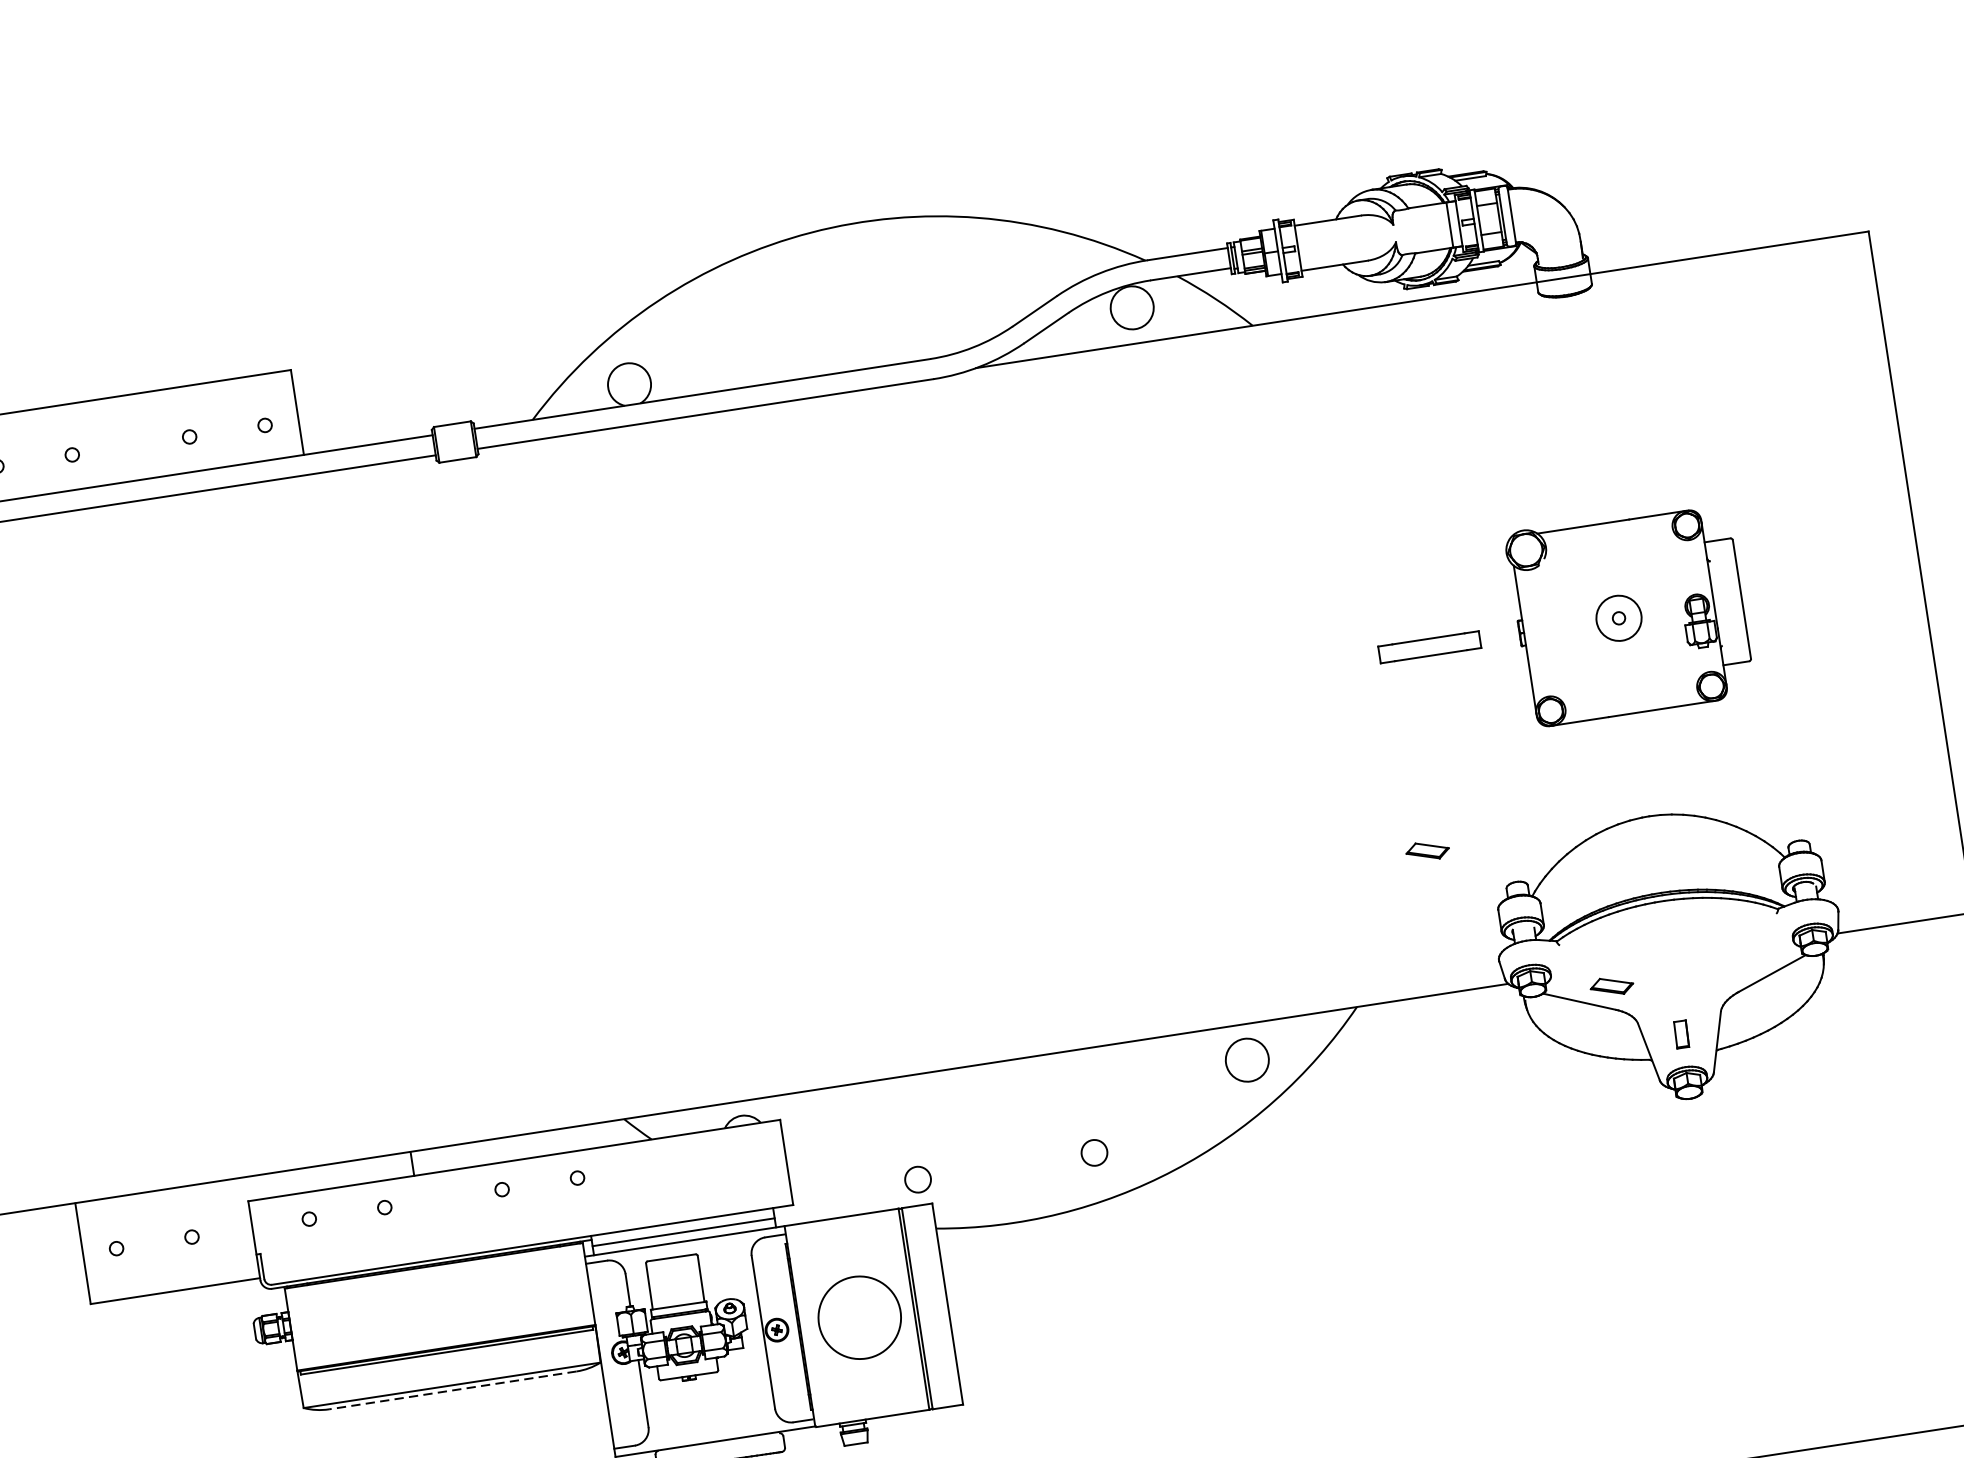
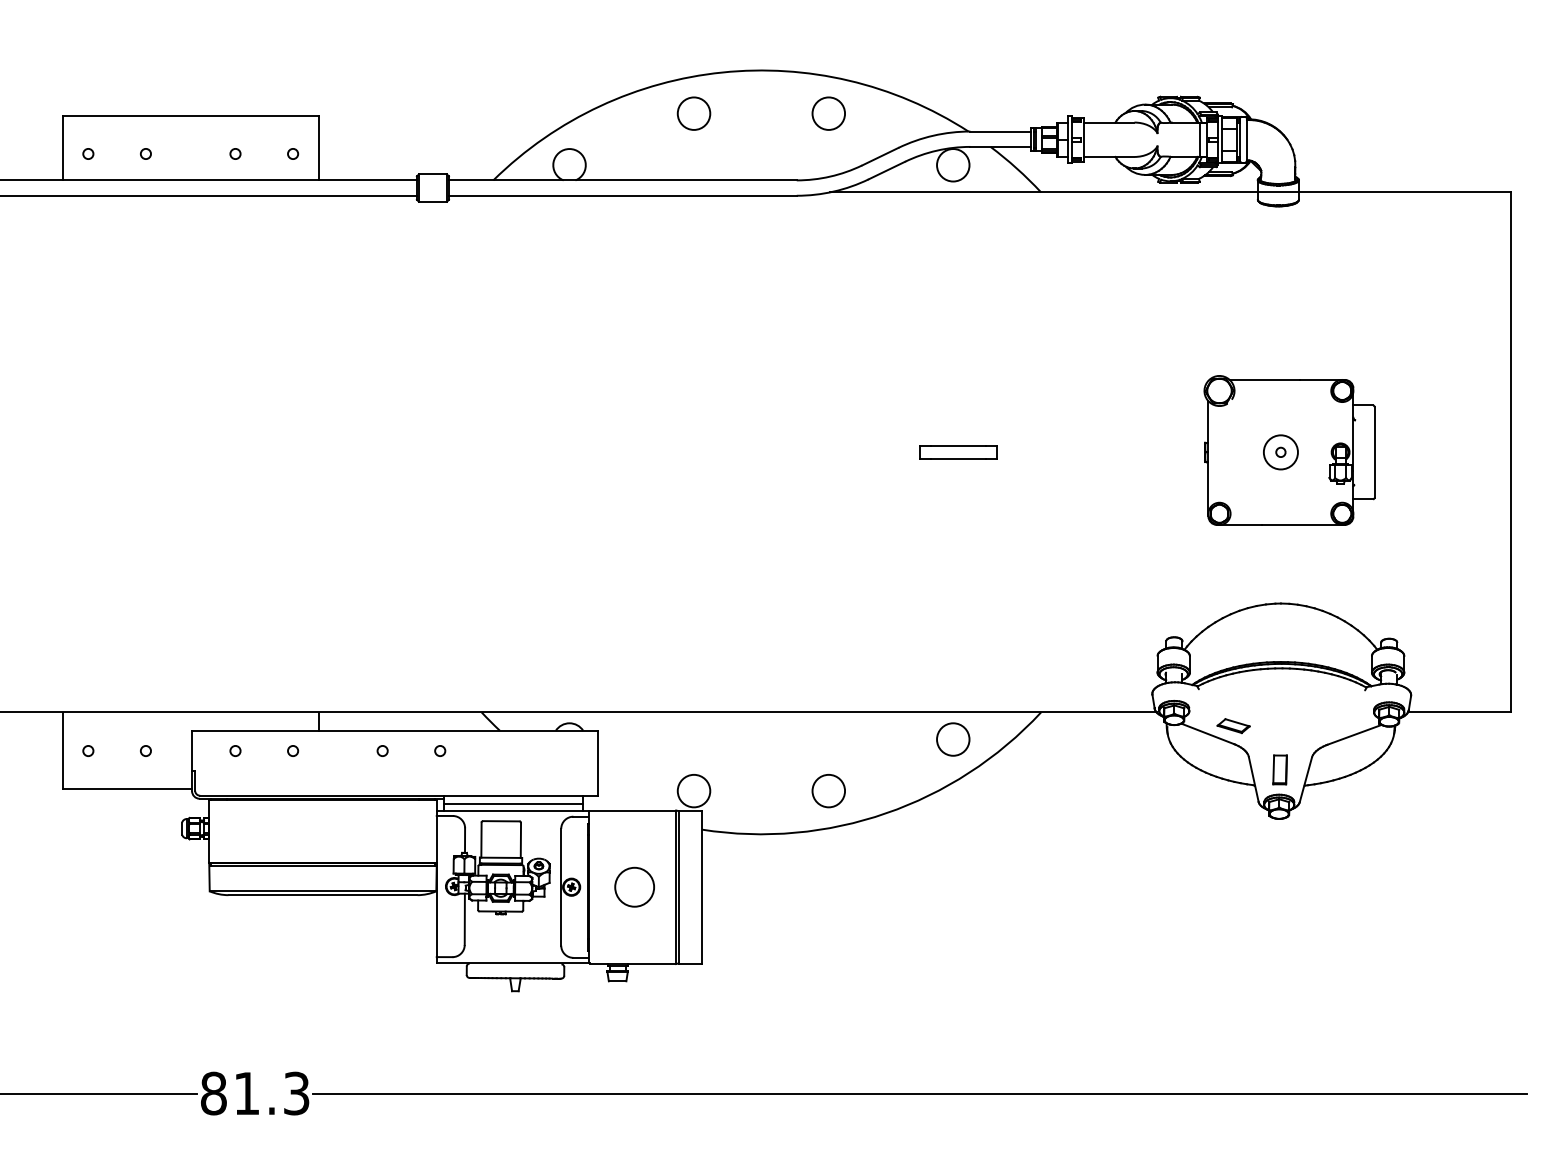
circle: (958, 265) -> (828, 113), added
circle: (781, 292) -> (693, 113), added
part: (1429, 647) -> (958, 452), moved
part: (1427, 851) -> (1111, 604), removed
part: (1680, 1034) -> (1279, 769), size x1.43
circle: (1094, 1153) -> (828, 791), size x1.67
circle: (917, 1179) -> (693, 790), size x1.67
circle: (859, 1316) -> (634, 886), size x0.62
line: (452, 1390) -> (322, 895), dashed -> solid

